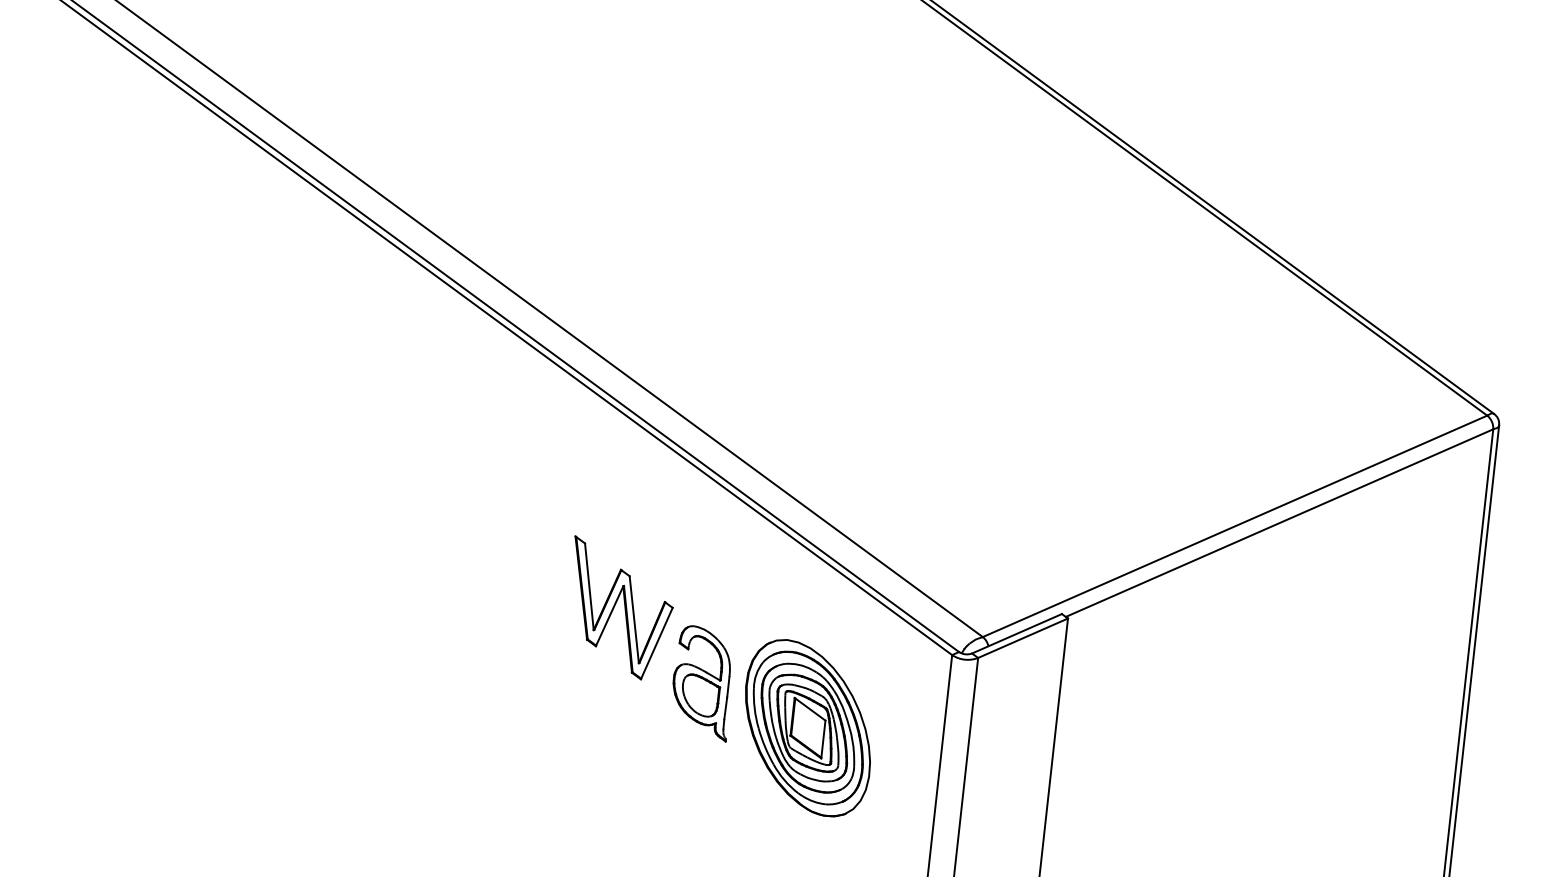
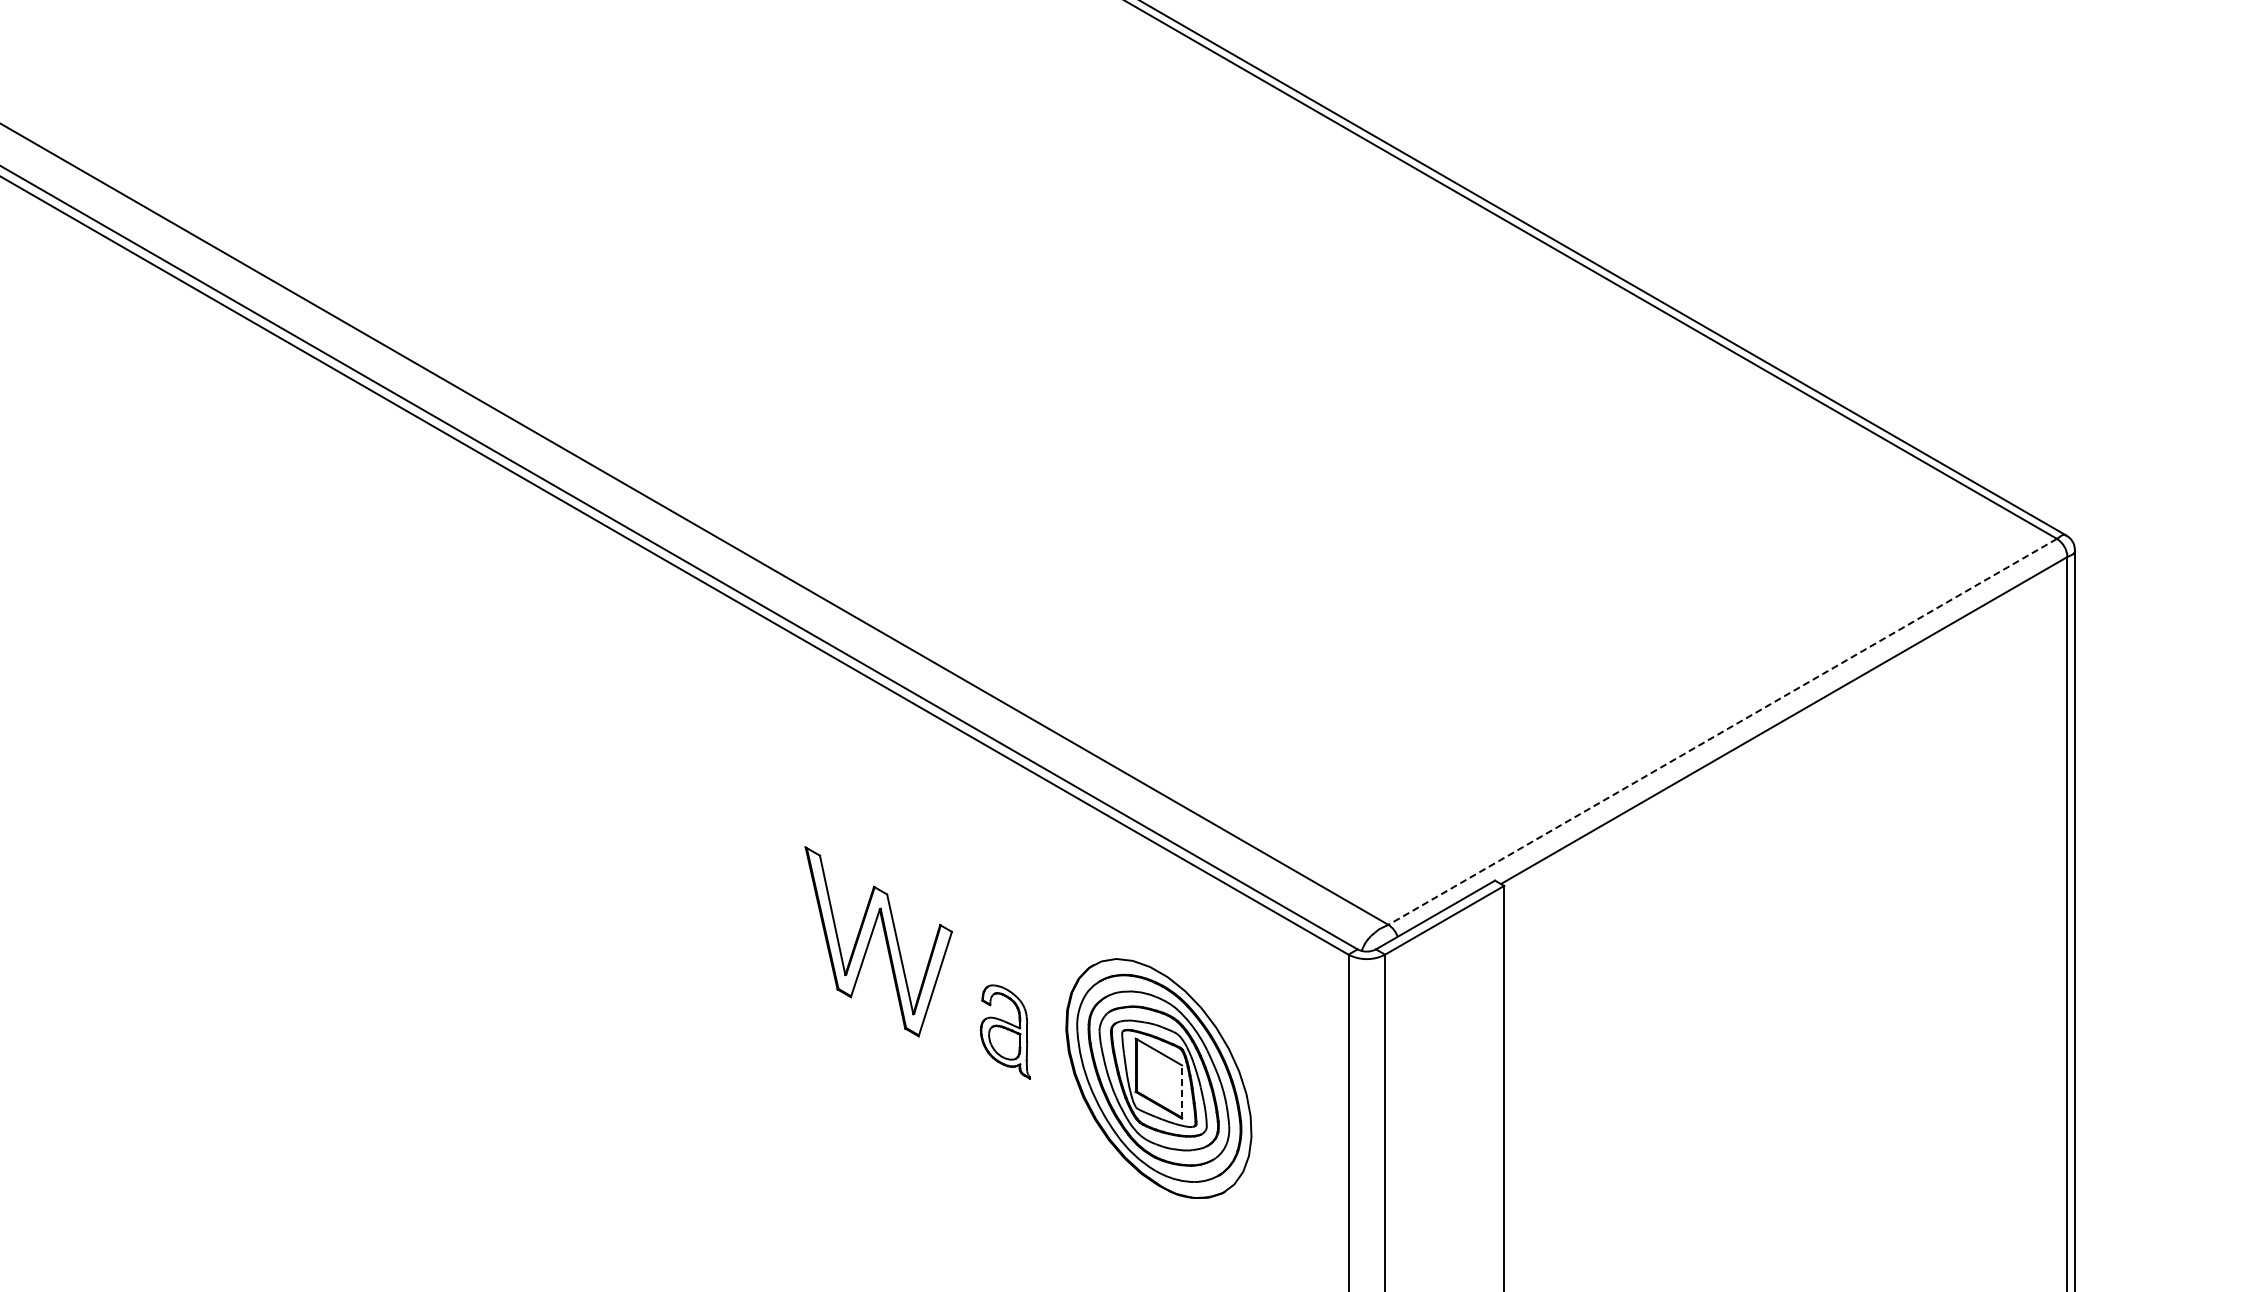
line: (1234, 526) -> (1722, 731), solid -> dashed
part: (702, 682) -> (1005, 1031), size x0.6
line: (823, 739) -> (1182, 1092), solid -> dashed

